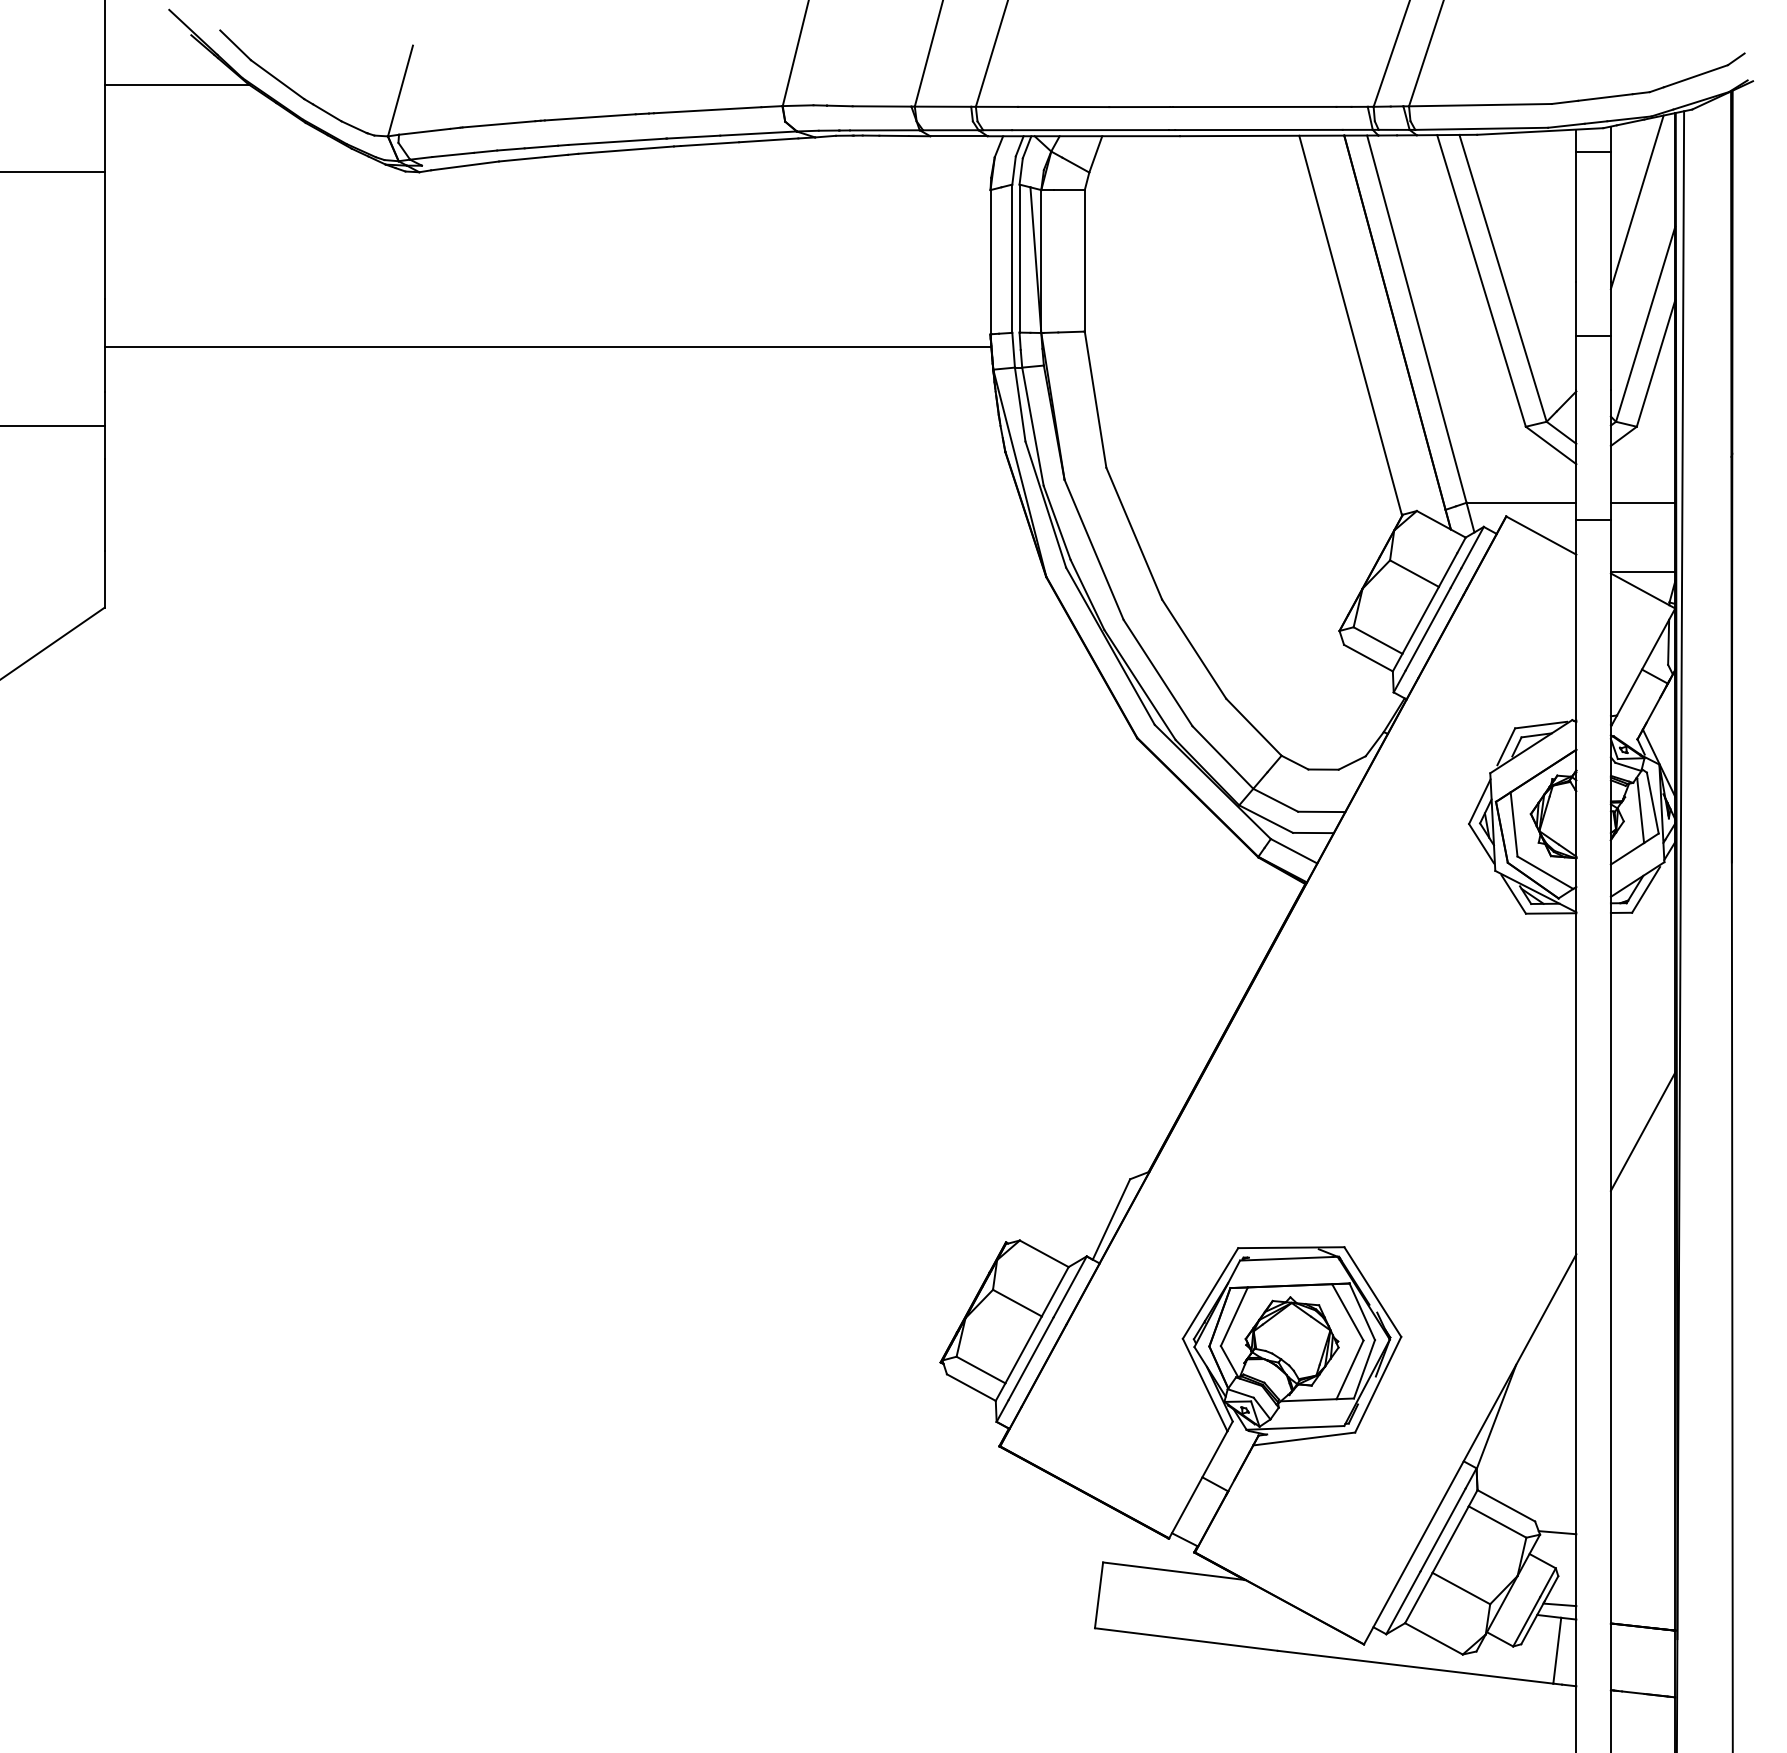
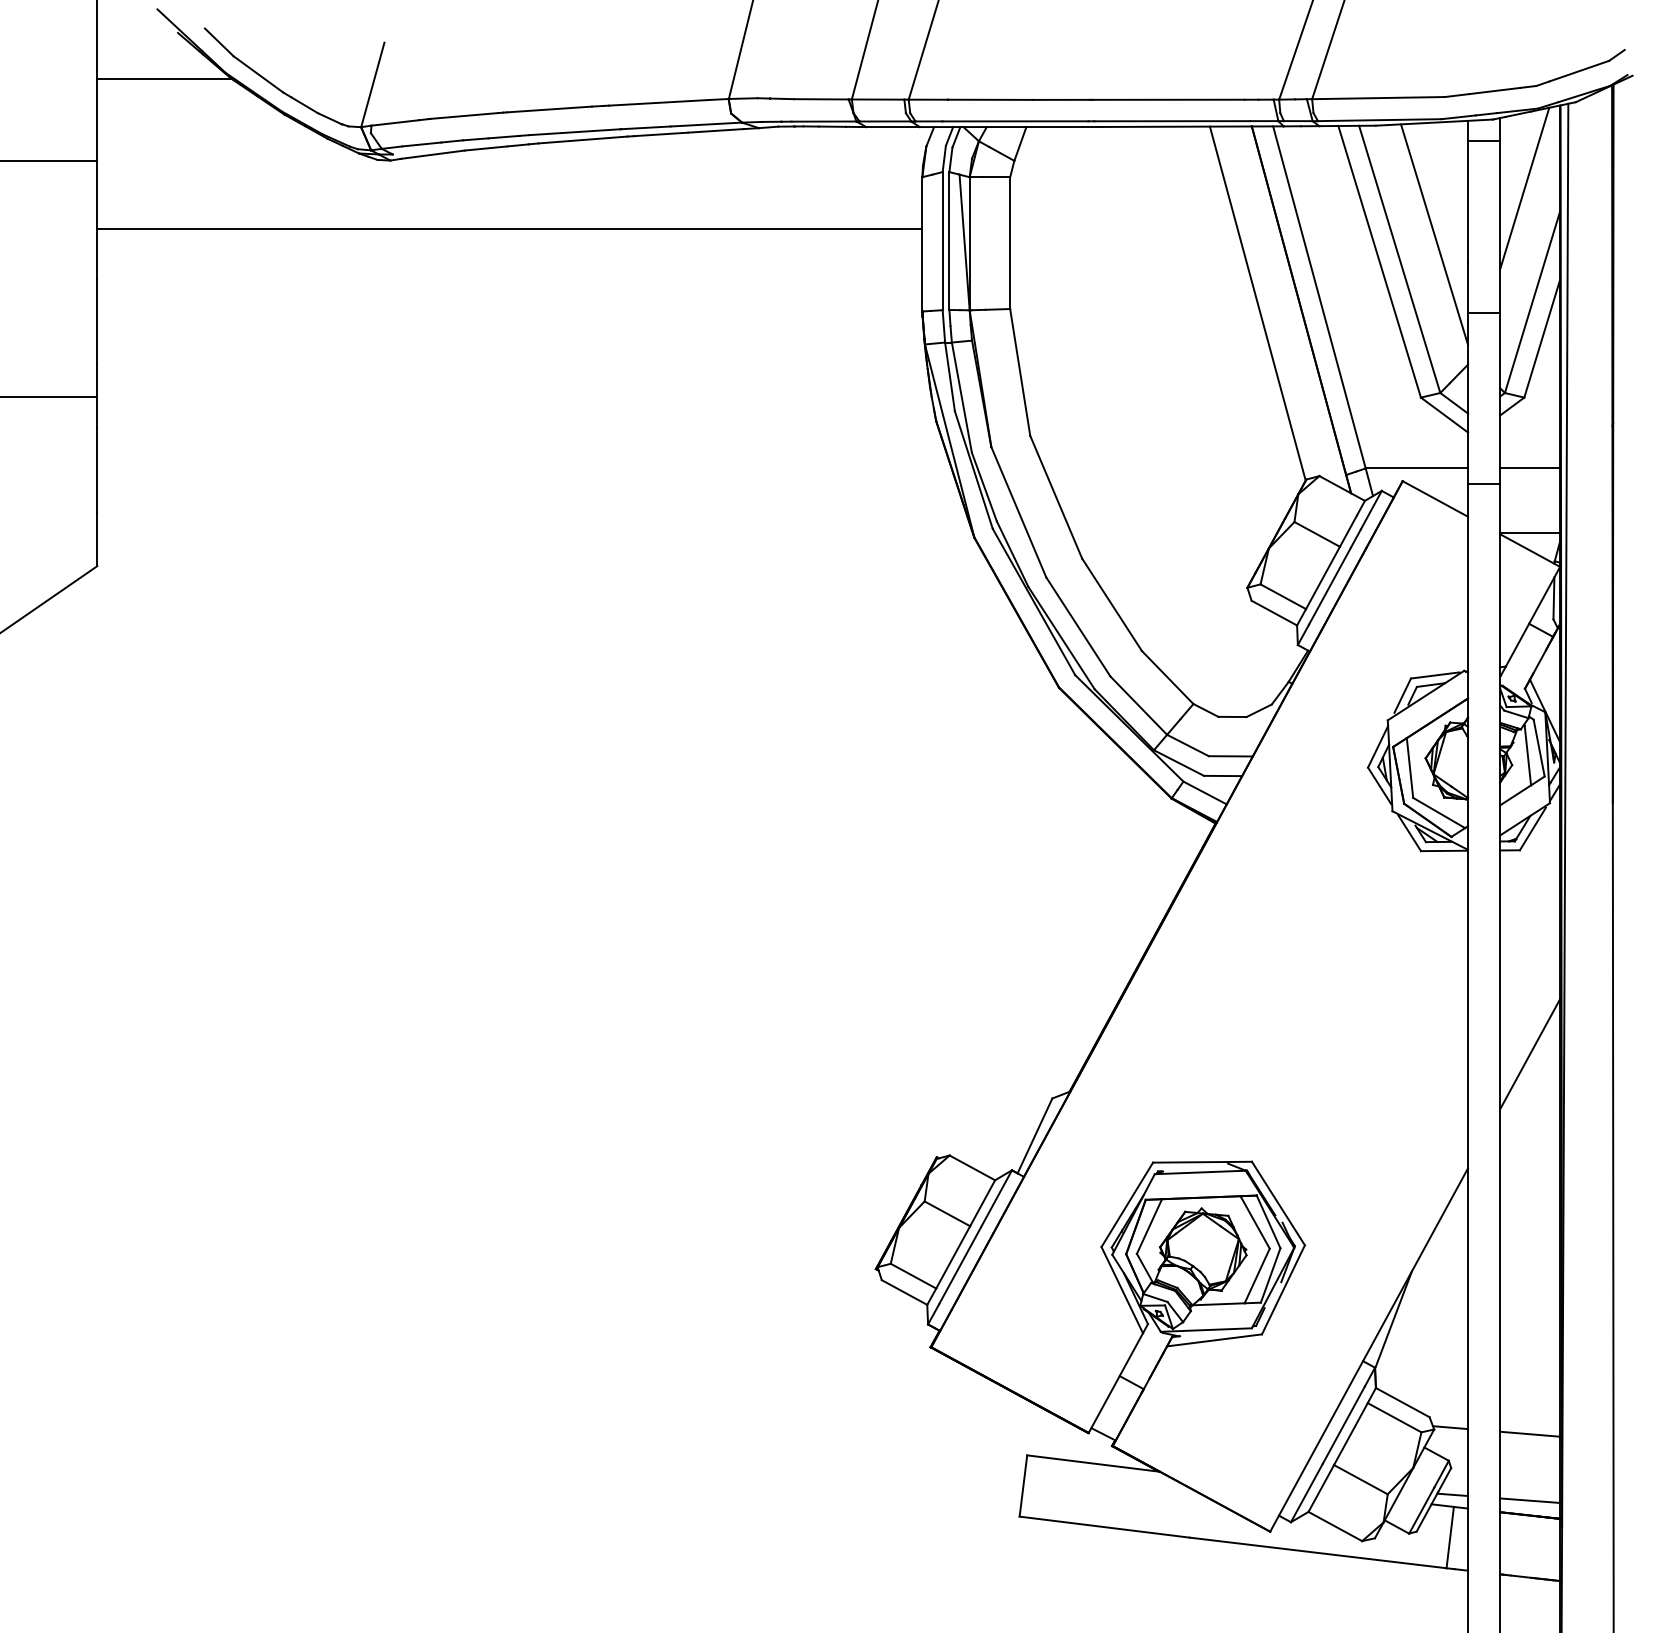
line: (1540, 251) -> (1434, 234), added
line: (547, 347) -> (509, 229), moved
line: (1643, 1538) -> (1530, 1433), added
line: (1643, 1610) -> (1530, 1500), added

